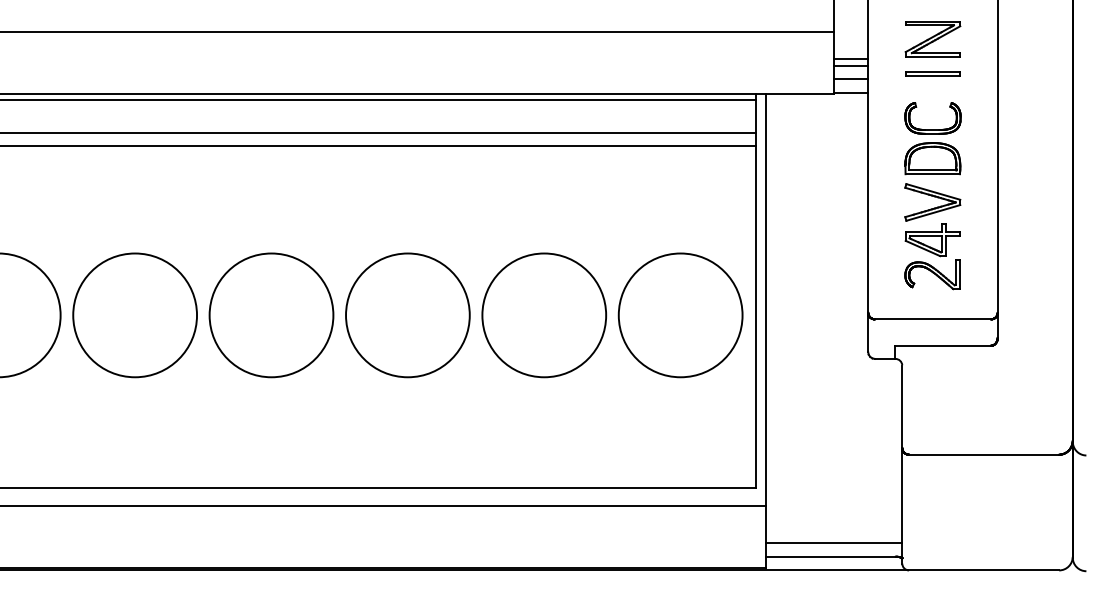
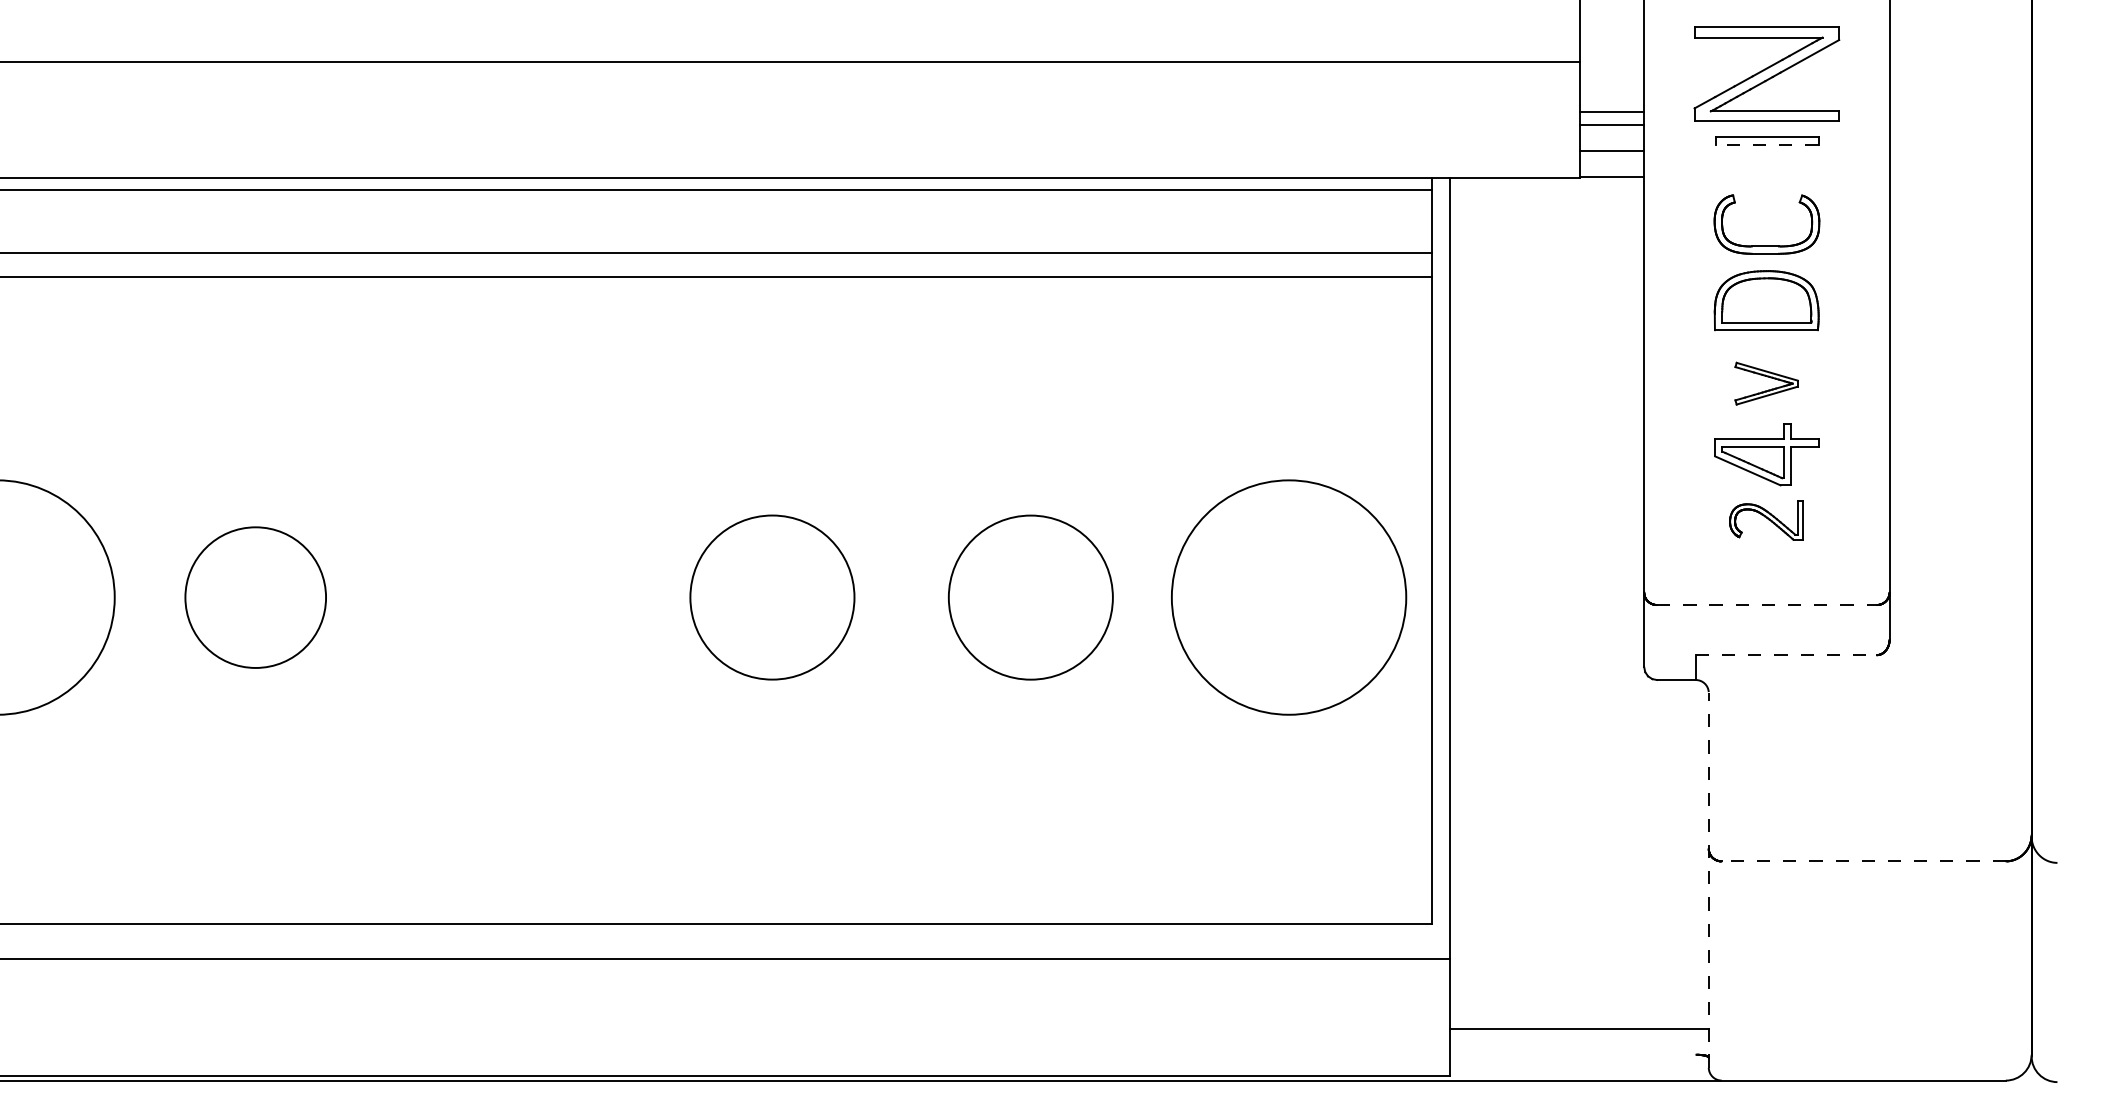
part: (932, 39) -> (1765, 75), size x1.4
line: (932, 76) -> (1765, 145), solid -> dashed
part: (932, 202) -> (1765, 383), size x0.6
part: (932, 274) -> (1765, 520), size x0.7
circle: (134, 315) -> (254, 597), size x0.6
circle: (271, 315) -> (514, 597), removed
circle: (407, 315) -> (771, 597), size x0.7
circle: (544, 315) -> (1031, 597), size x0.7
line: (932, 319) -> (1765, 605), solid -> dashed
line: (943, 345) -> (1786, 654), solid -> dashed
line: (983, 454) -> (1862, 861), solid -> dashed
line: (902, 464) -> (1709, 879), solid -> dashed
line: (830, 556) -> (1572, 1054), removed

